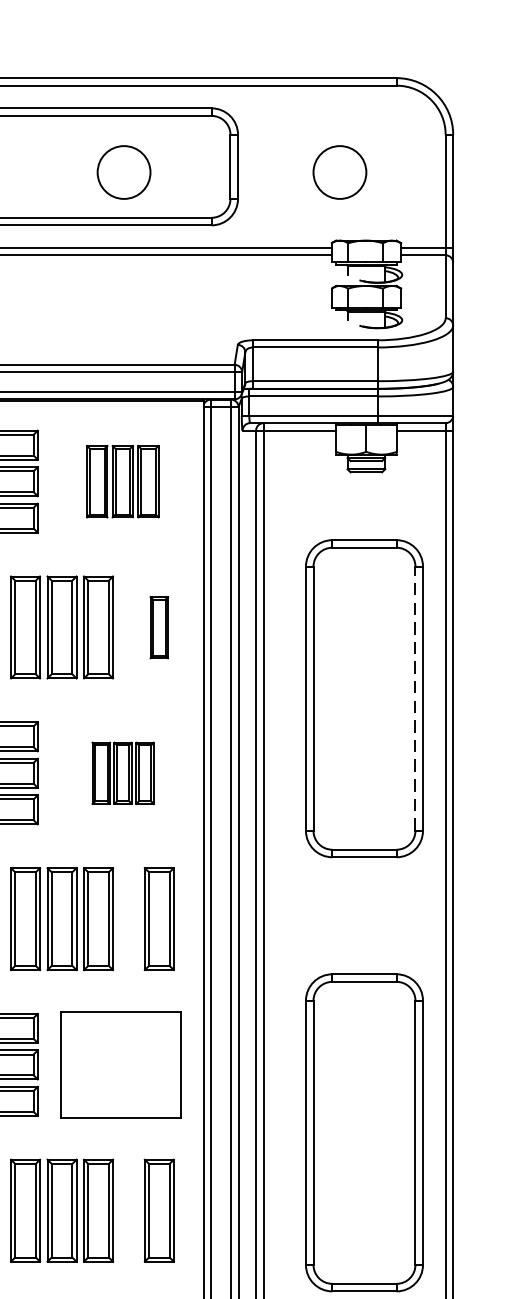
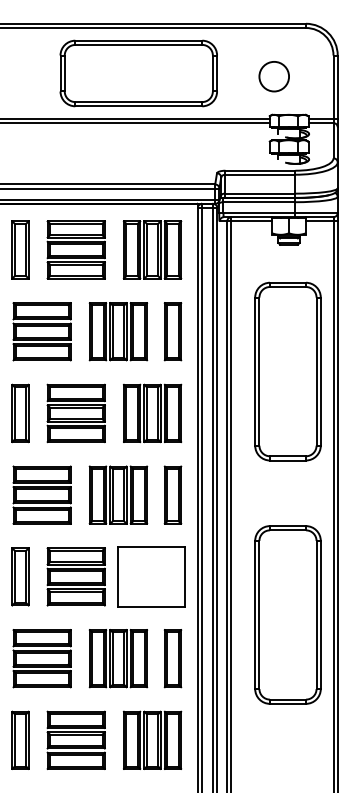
circle: (122, 172) -> (152, 76), removed
part: (122, 480) -> (152, 249), size x1.43
part: (158, 627) -> (172, 331), size x1.67
line: (415, 698) -> (316, 371), dashed -> solid
part: (122, 773) -> (152, 413), size x1.67

